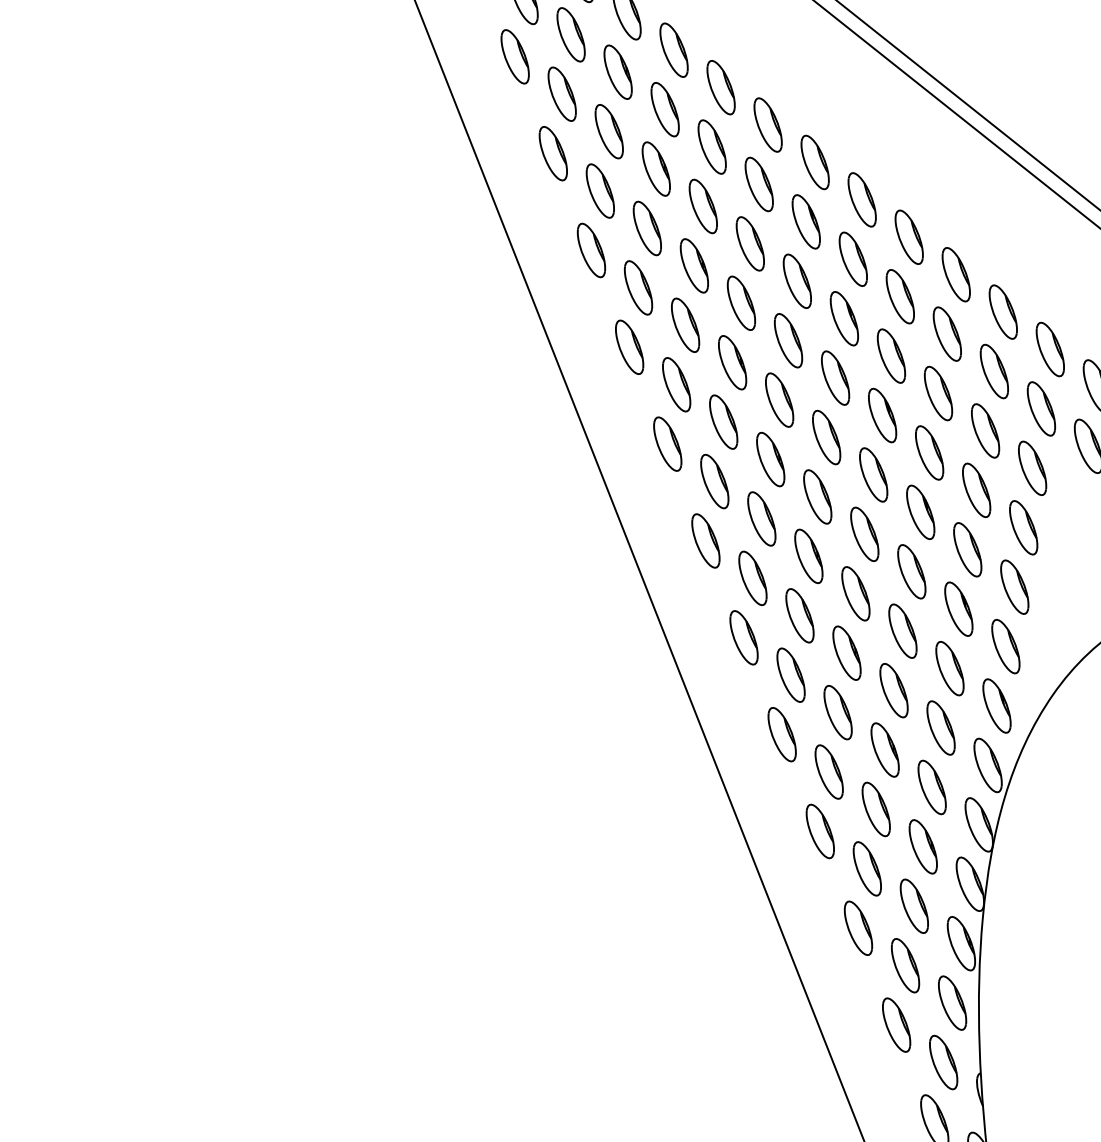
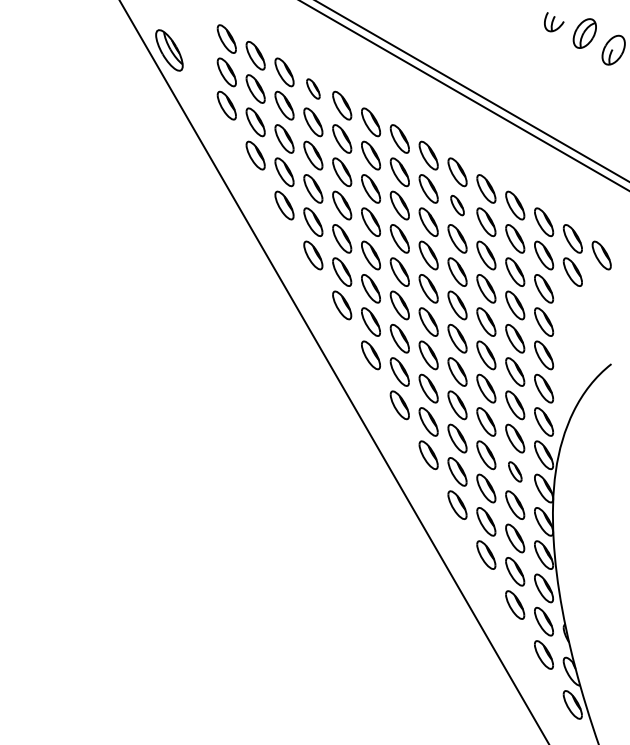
part: (674, 49) -> (313, 88), size x0.7
part: (900, 296) -> (457, 205), size x0.7
part: (932, 786) -> (515, 471), size x0.7

